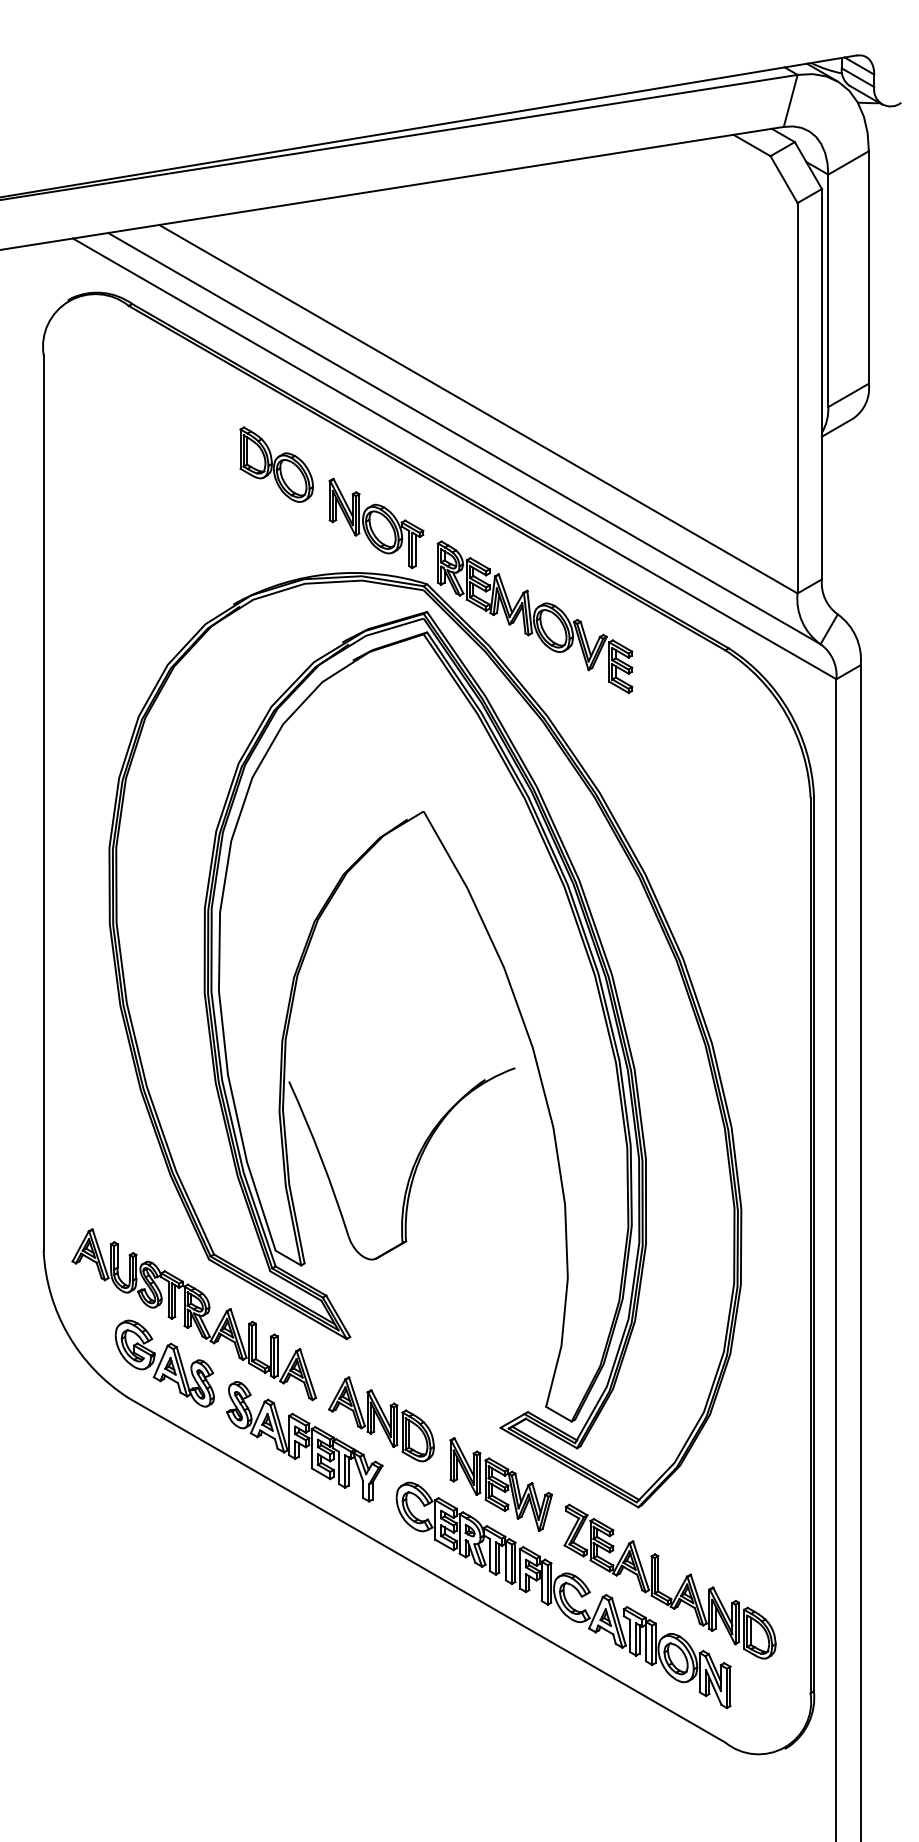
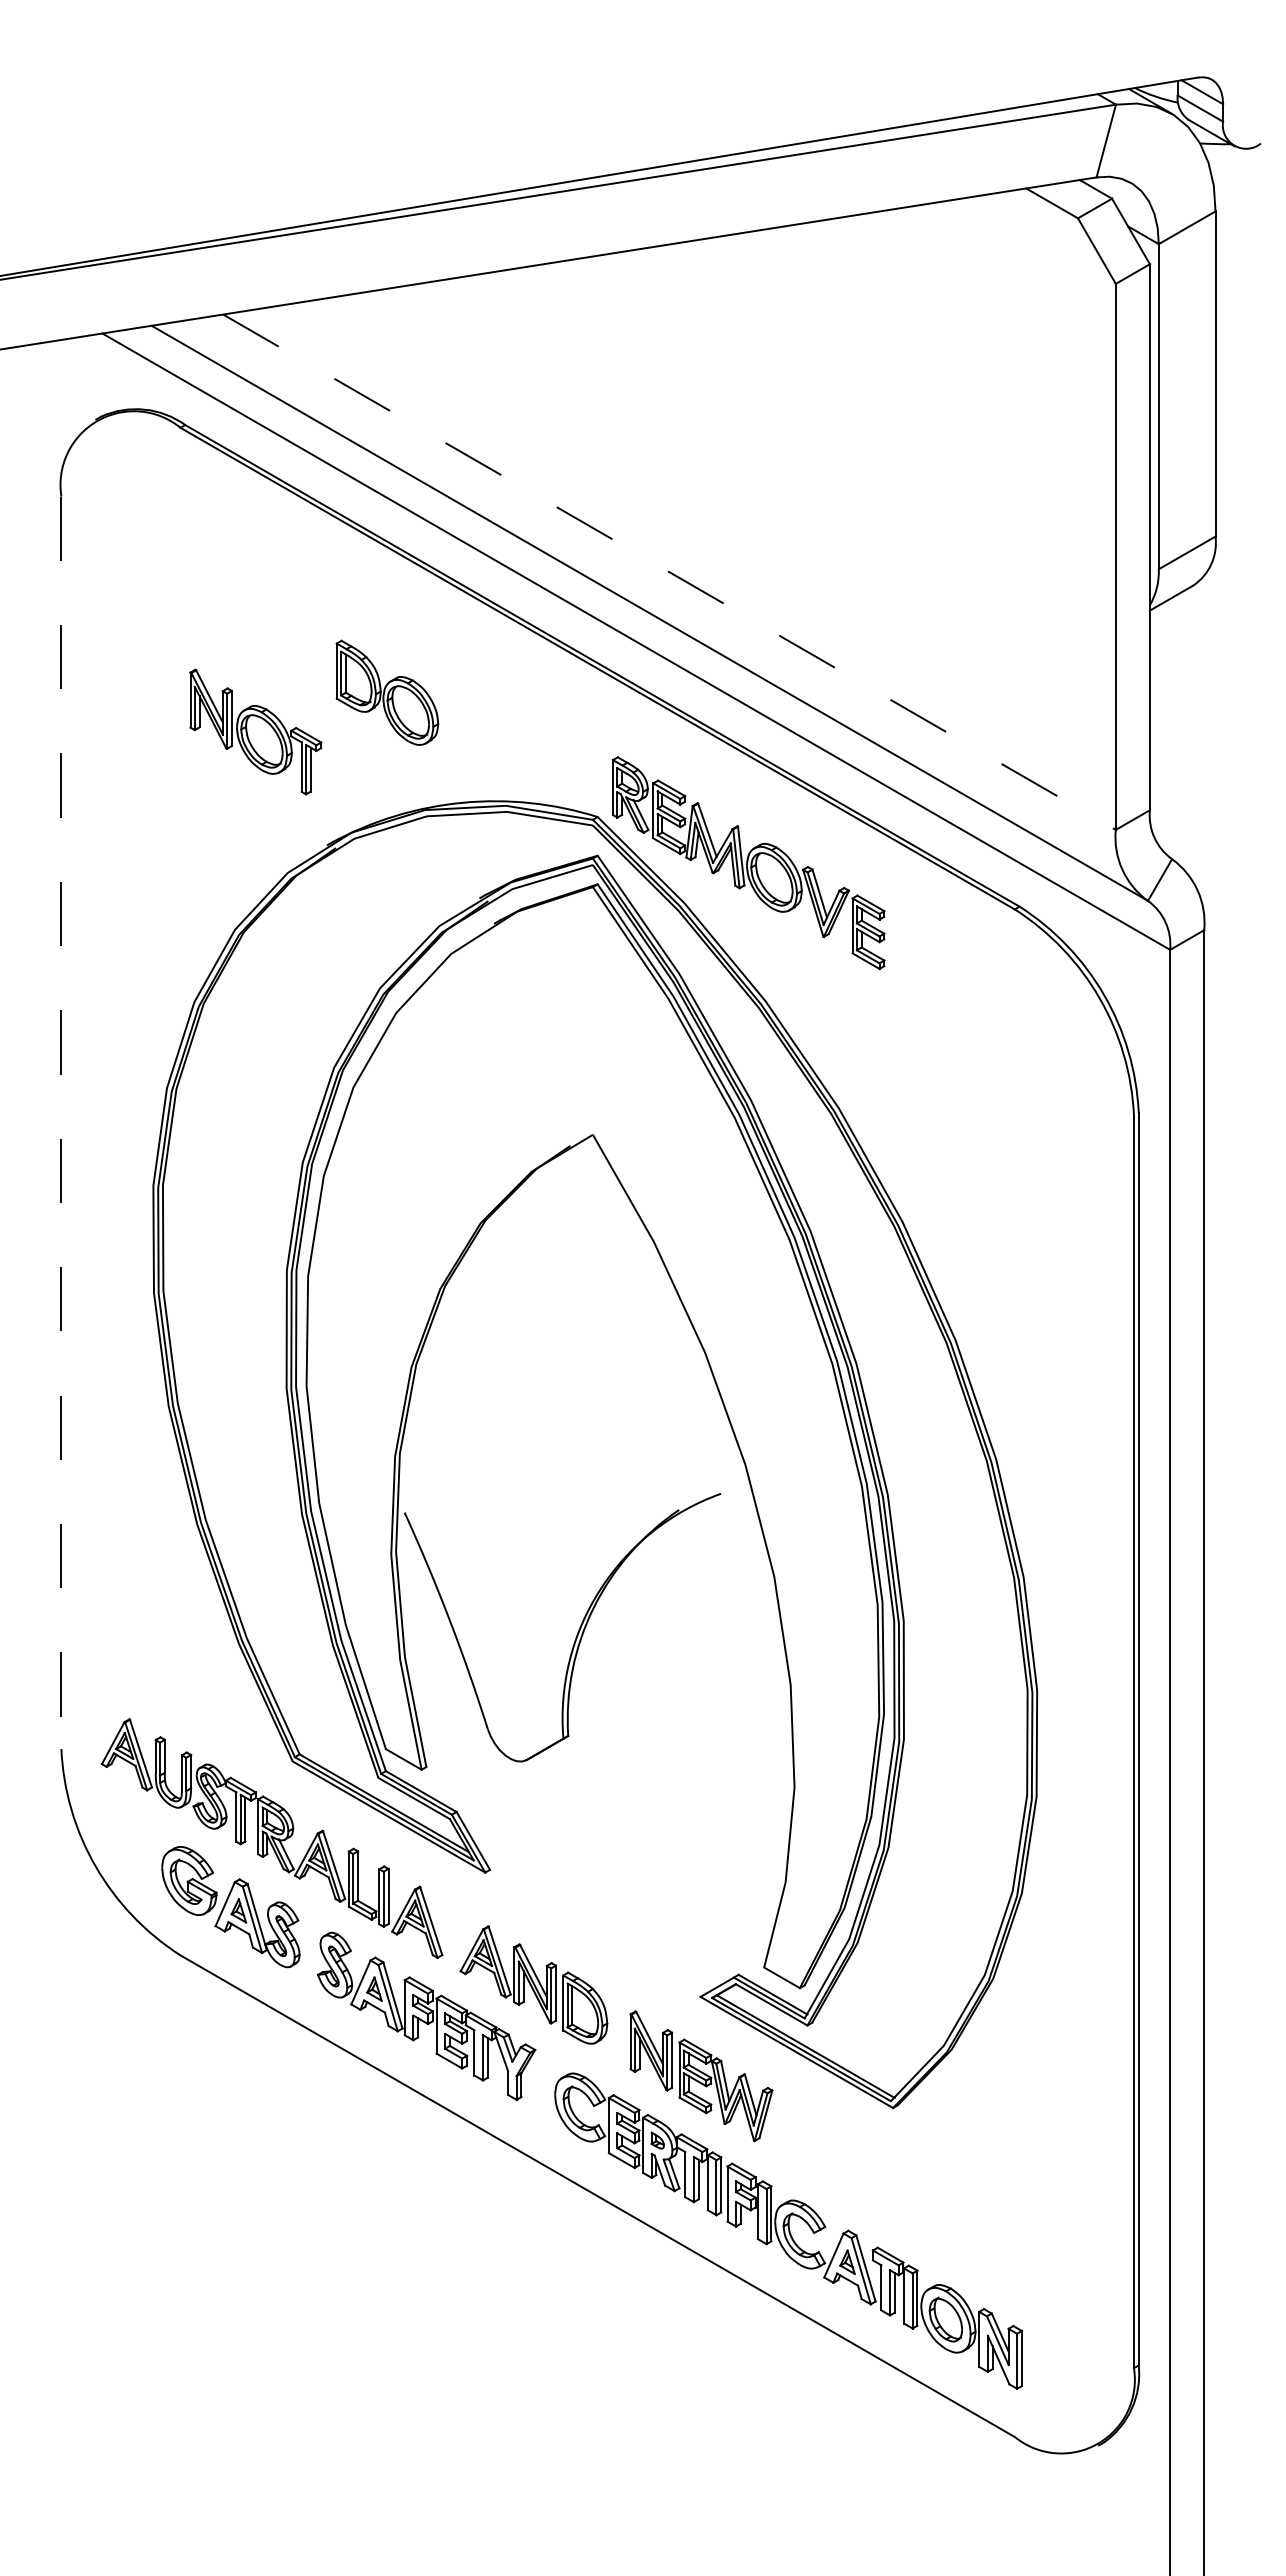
line: (478, 409) -> (669, 572), solid -> dashed
part: (276, 464) -> (387, 692), moved
part: (376, 523) -> (255, 731), moved
line: (43, 803) -> (61, 1123), solid -> dashed
part: (658, 1581) -> (921, 2211), removed

